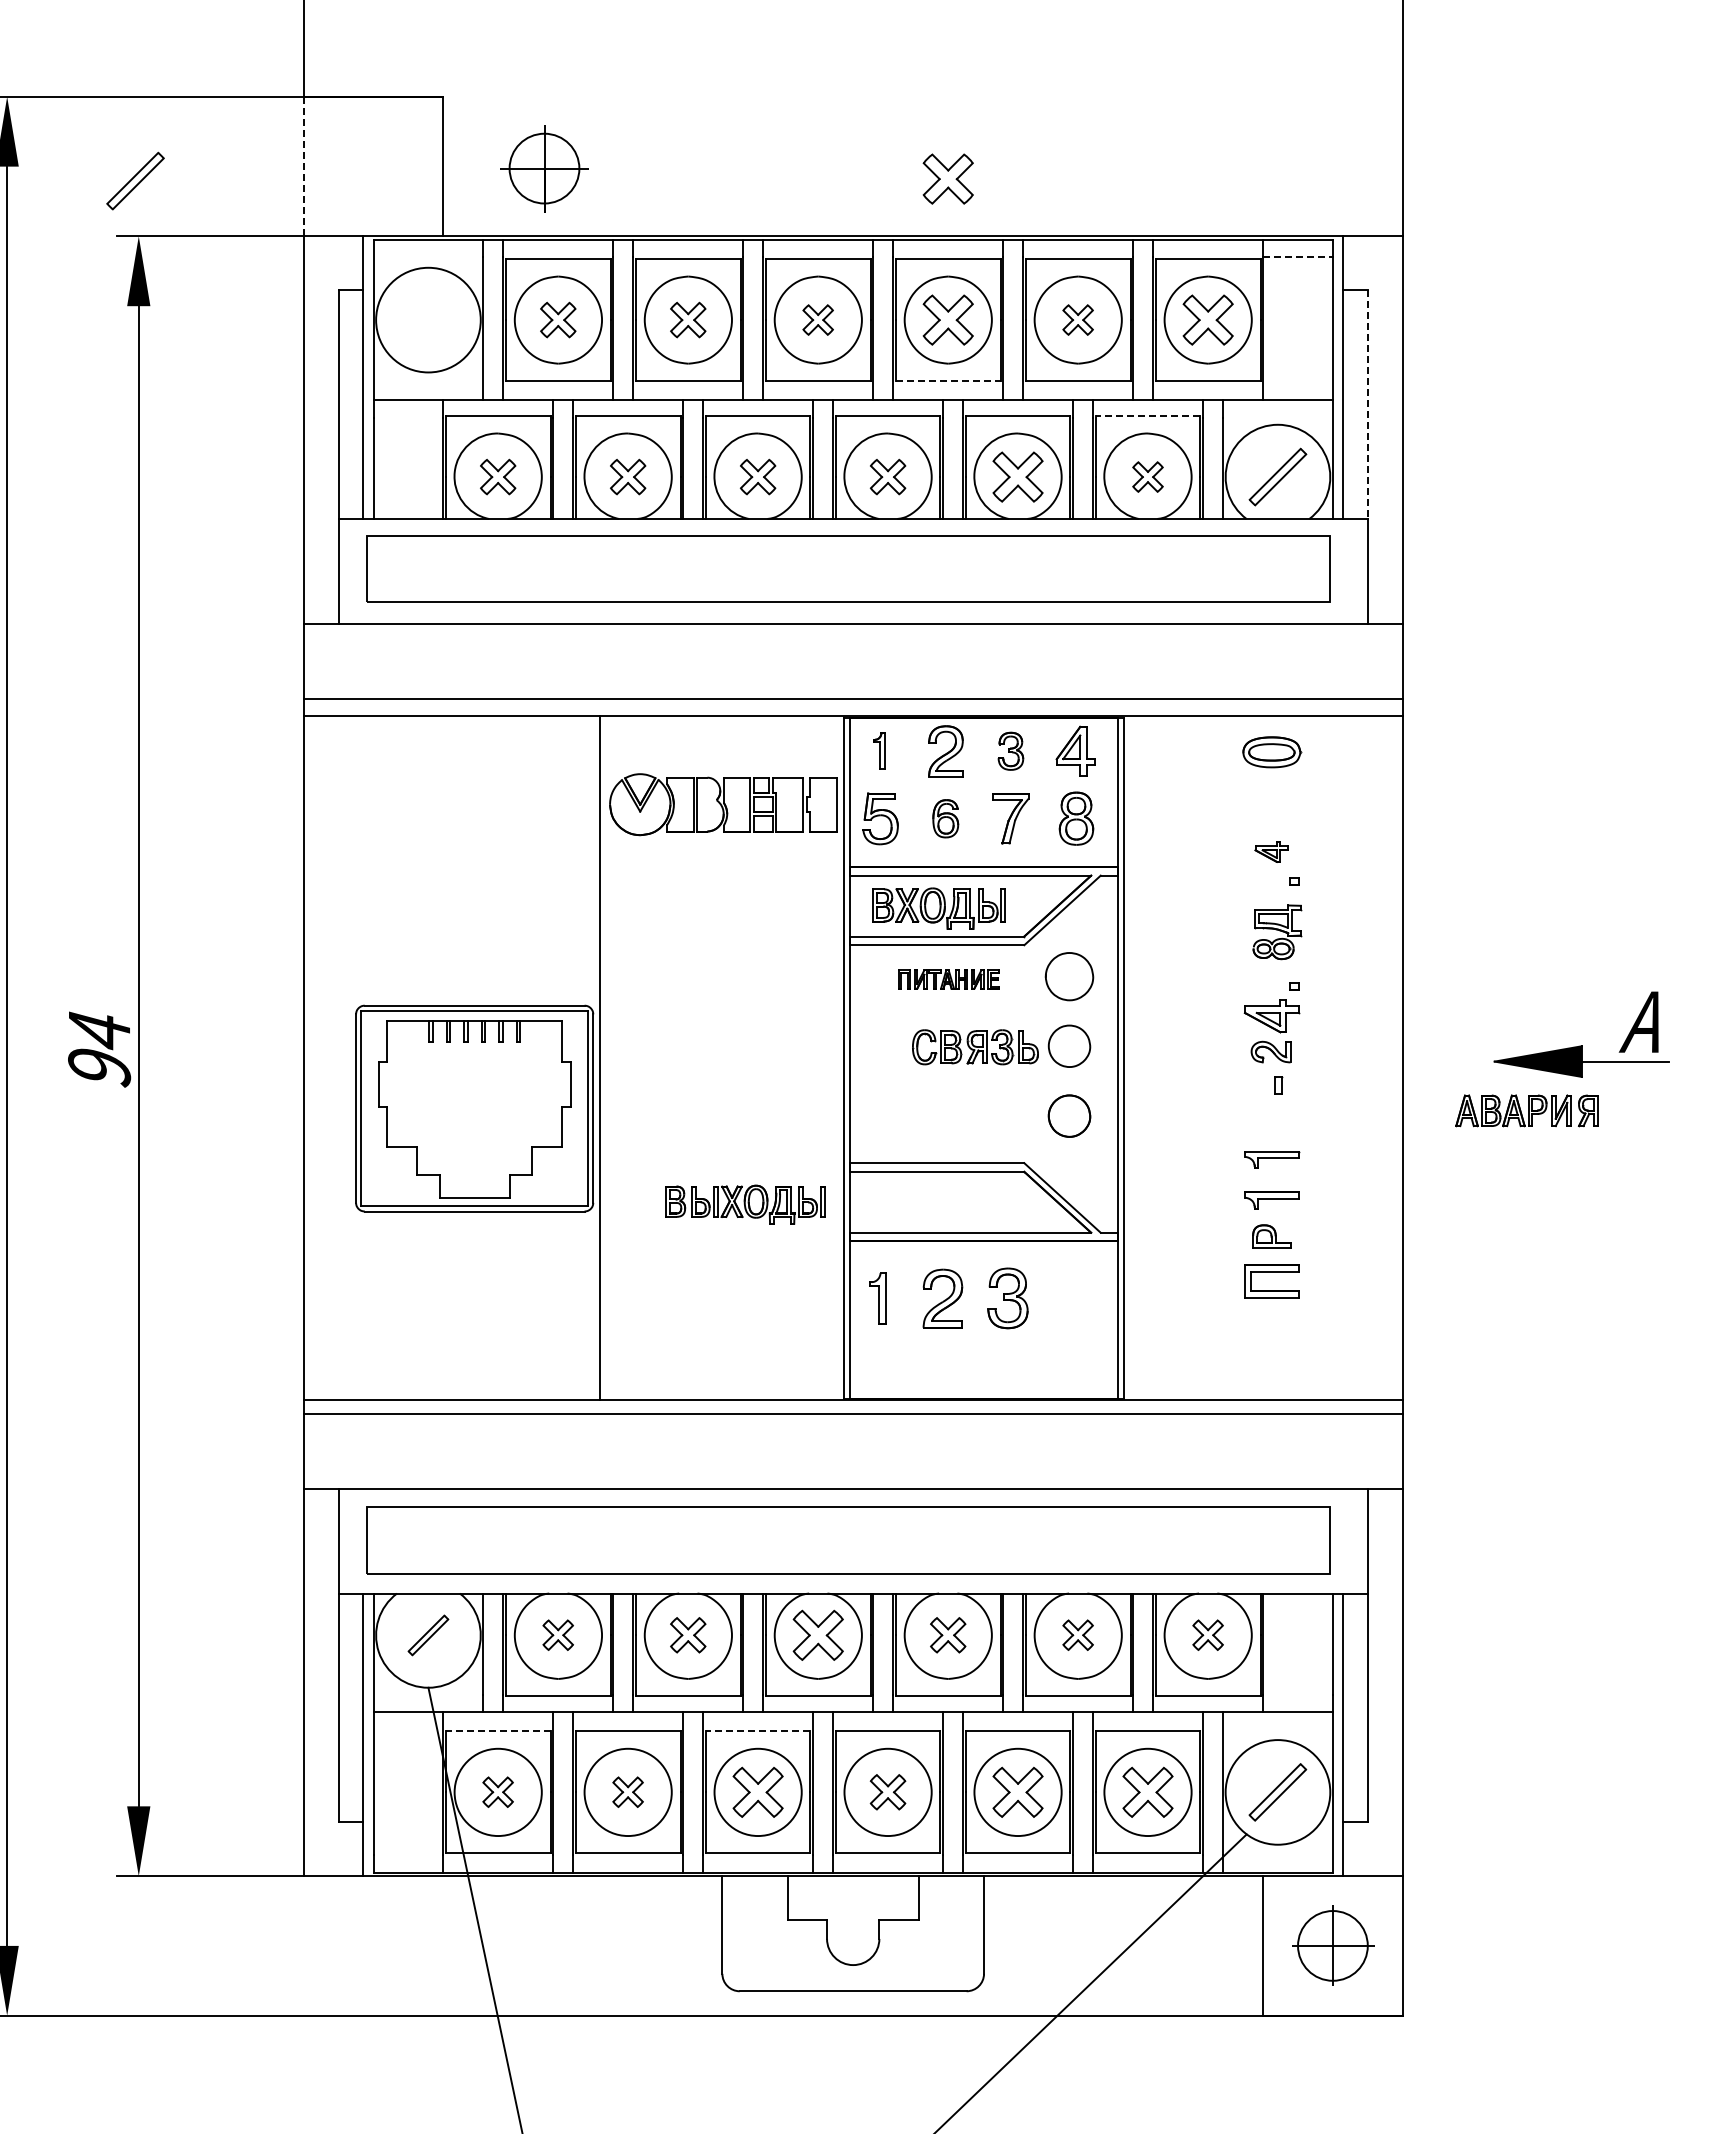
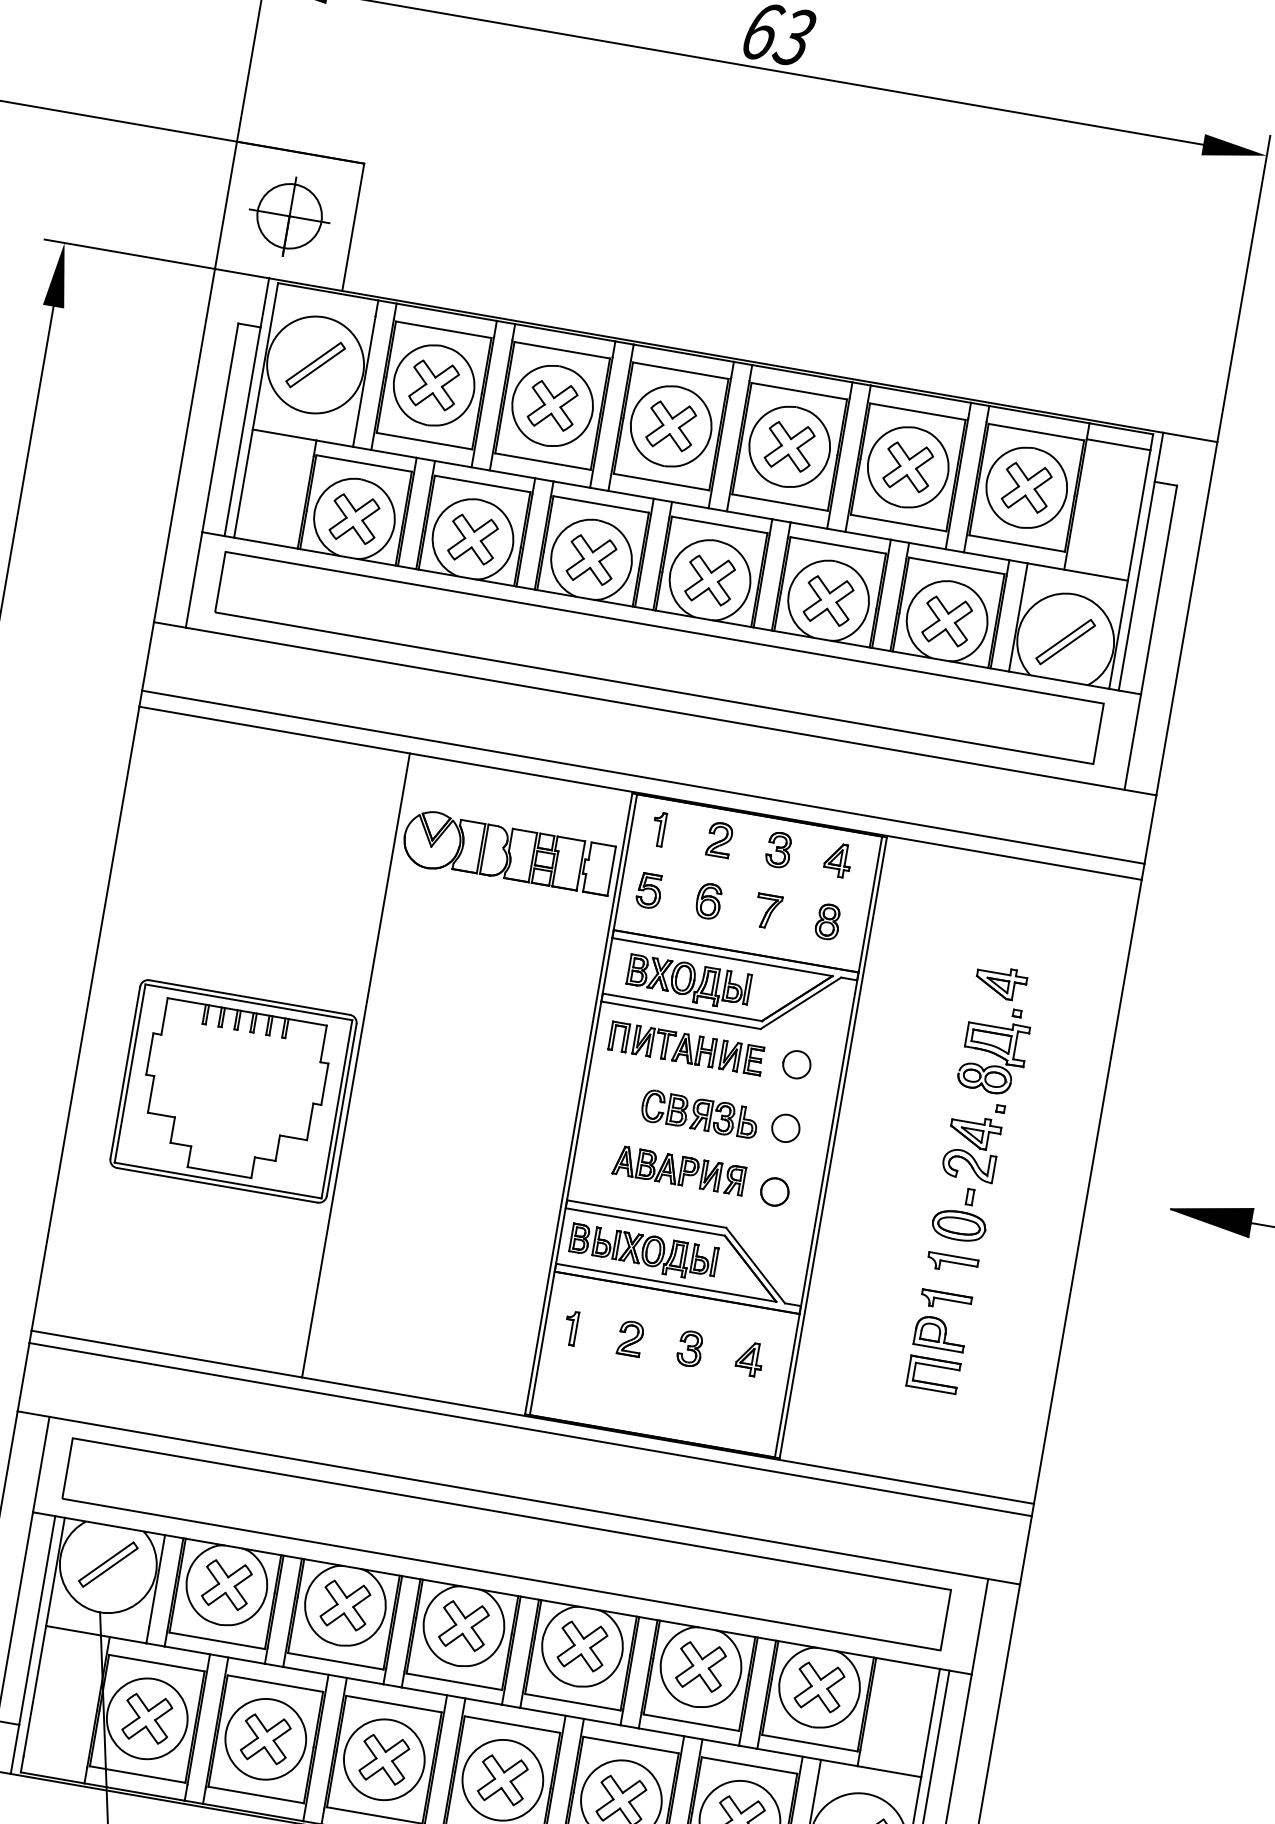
line: (303, 166) -> (225, 205), dashed -> solid
part: (544, 168) -> (289, 216), moved
part: (947, 178) -> (811, 317), removed
part: (135, 180) -> (315, 364), moved
line: (1298, 257) -> (1119, 444), dashed -> solid
part: (557, 319) -> (433, 384), size x1.43
part: (687, 319) -> (551, 405), size x1.43
part: (817, 319) -> (670, 425), size x1.67
part: (1077, 319) -> (907, 466), size x1.67
line: (948, 381) -> (780, 502), dashed -> solid
line: (1367, 405) -> (1158, 590), dashed -> solid
line: (1147, 416) -> (956, 566), dashed -> solid
part: (497, 476) -> (353, 518), size x1.43
part: (627, 476) -> (472, 538), size x1.43
part: (757, 476) -> (591, 559), size x1.43
part: (887, 476) -> (709, 579), size x1.43
part: (1147, 476) -> (946, 620), size x1.67
part: (946, 750) -> (720, 839), size x0.71
part: (1075, 750) -> (837, 859), size x0.71
part: (1272, 752) -> (959, 1226), moved
part: (880, 818) -> (649, 890), size x0.71
part: (1010, 818) -> (767, 911), size x0.71
part: (1076, 818) -> (828, 921), size x0.71
part: (1271, 852) -> (1000, 983), size x1.67
part: (1277, 932) -> (993, 1057), size x1.43
part: (1069, 976) -> (796, 1064), size x0.62
part: (948, 979) -> (686, 1048), size x1.67
part: (1069, 1046) -> (785, 1128), size x0.71
part: (1270, 1051) -> (968, 1164), size x1.43
part: (1526, 1110) -> (679, 1170), moved
part: (1069, 1115) -> (774, 1191), size x0.71
part: (745, 1204) -> (643, 1252), moved
part: (1271, 1235) -> (940, 1332), size x1.43
part: (1072, 1297) -> (749, 1357), added
part: (877, 1298) -> (571, 1328), size x0.71
part: (942, 1298) -> (630, 1338), size x0.62
part: (1008, 1298) -> (690, 1348), size x0.62
part: (557, 1634) -> (226, 1584), size x1.67
part: (687, 1634) -> (344, 1604), size x1.43
part: (947, 1634) -> (581, 1645), size x1.43
part: (1077, 1634) -> (700, 1666), size x1.67
part: (1207, 1634) -> (819, 1686), size x1.67
part: (428, 1635) -> (108, 1564), size x1.43
line: (497, 1731) -> (156, 1663), dashed -> solid
line: (757, 1731) -> (393, 1704), dashed -> solid
part: (497, 1791) -> (146, 1717), size x1.67
part: (627, 1791) -> (265, 1738), size x1.67
part: (887, 1791) -> (502, 1779), size x1.43

